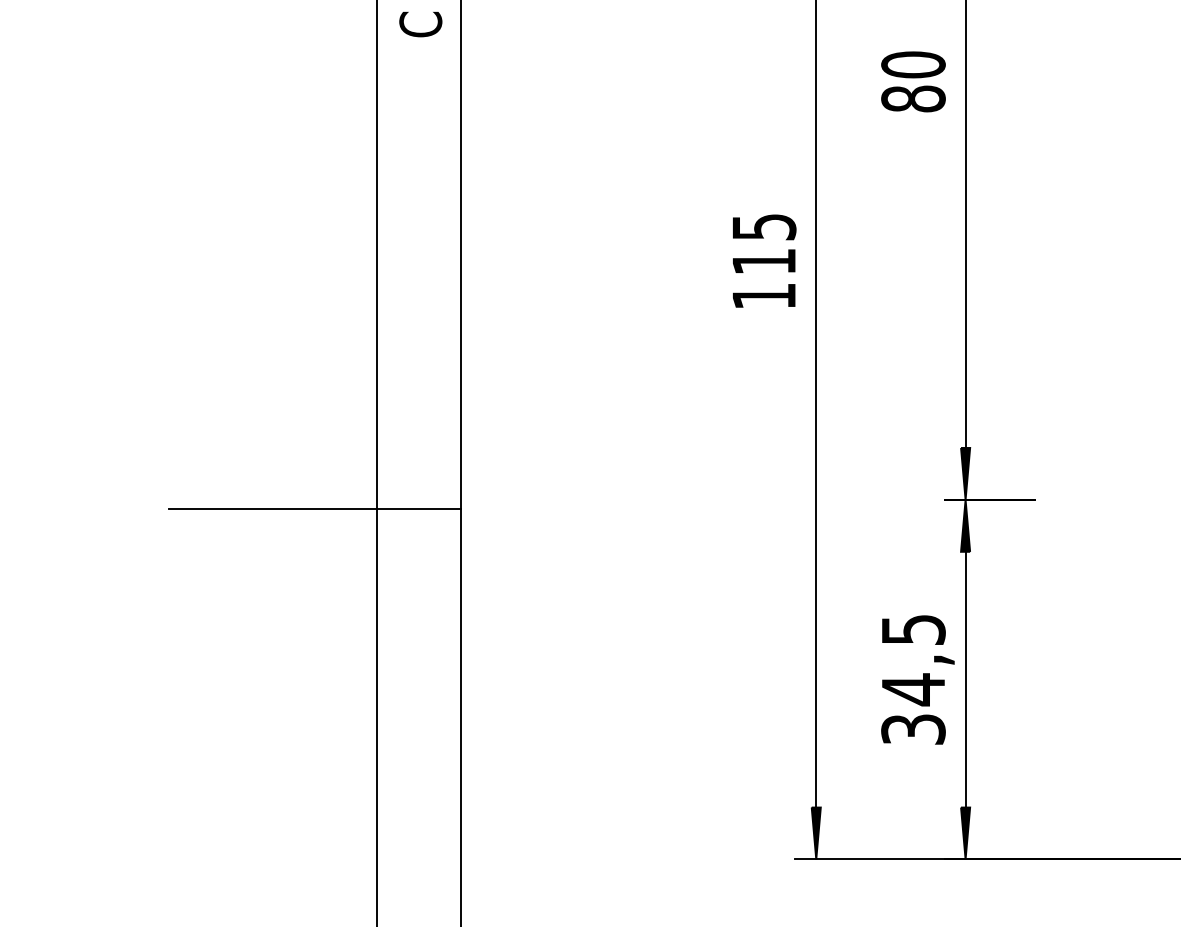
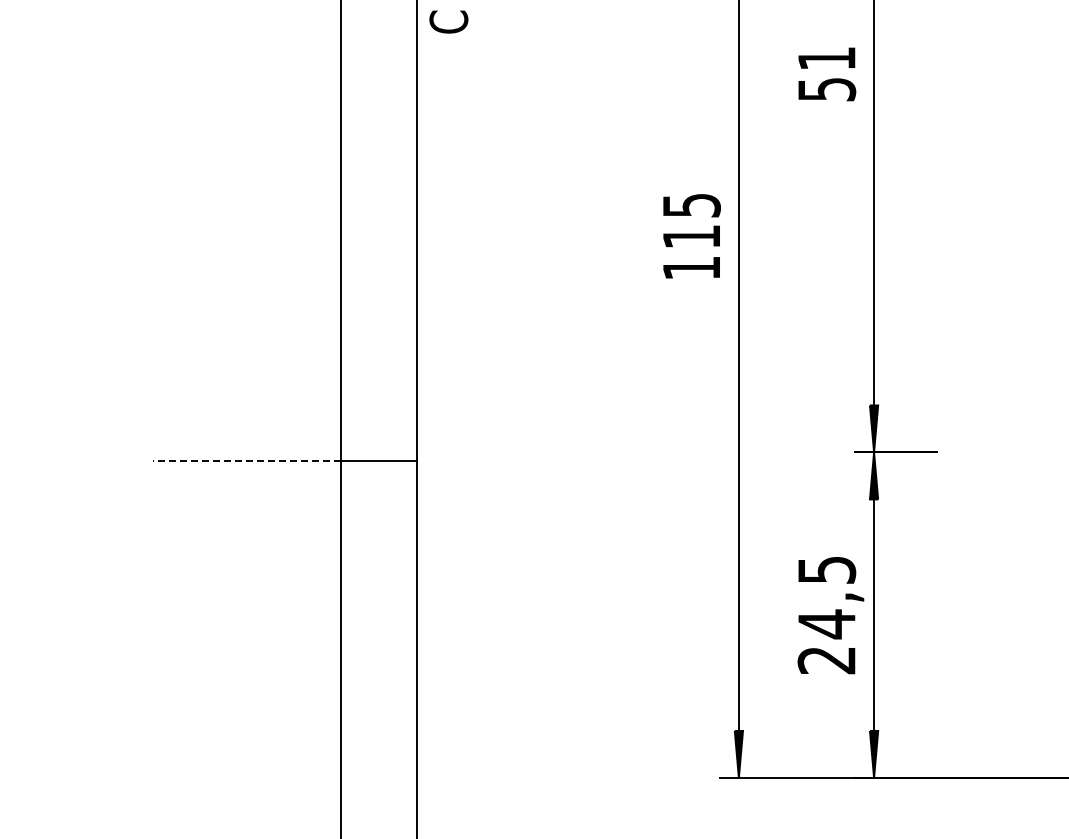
text: (420, 23) -> (448, 21), moved
text: (913, 81) -> (826, 73), 80 -> 51
line: (272, 508) -> (246, 460), solid -> dashed
text: (913, 729) -> (826, 660), 34,5 -> 24,5

